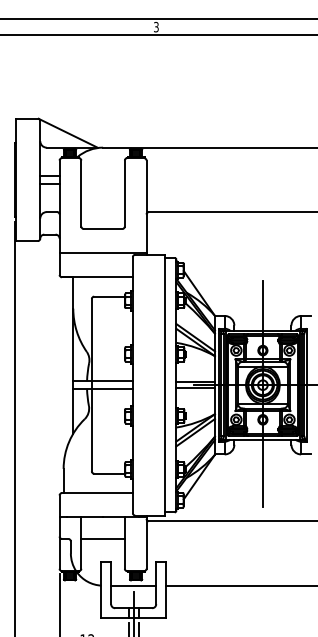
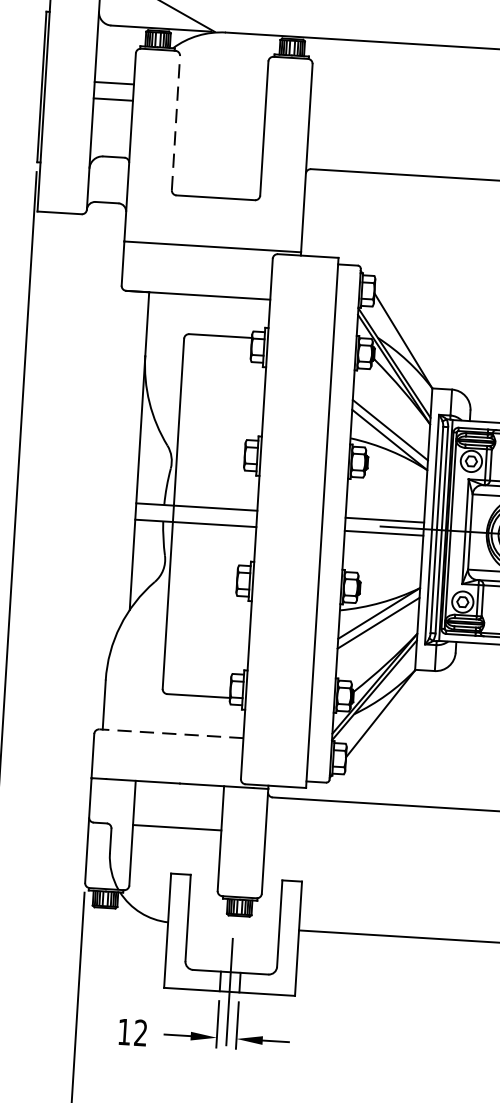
line: (81, 193) -> (176, 122), solid -> dashed
line: (96, 493) -> (169, 734), solid -> dashed
line: (133, 585) -> (233, 926), removed

